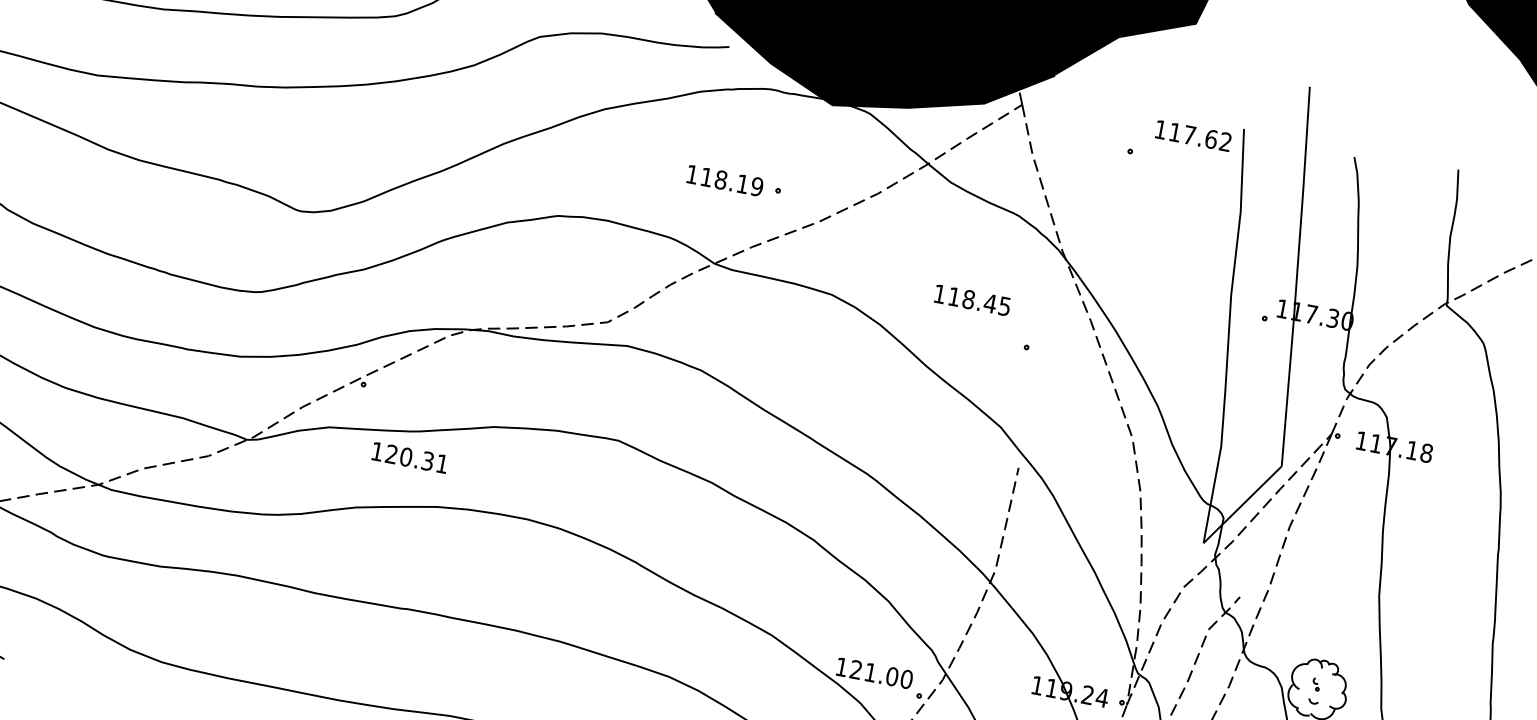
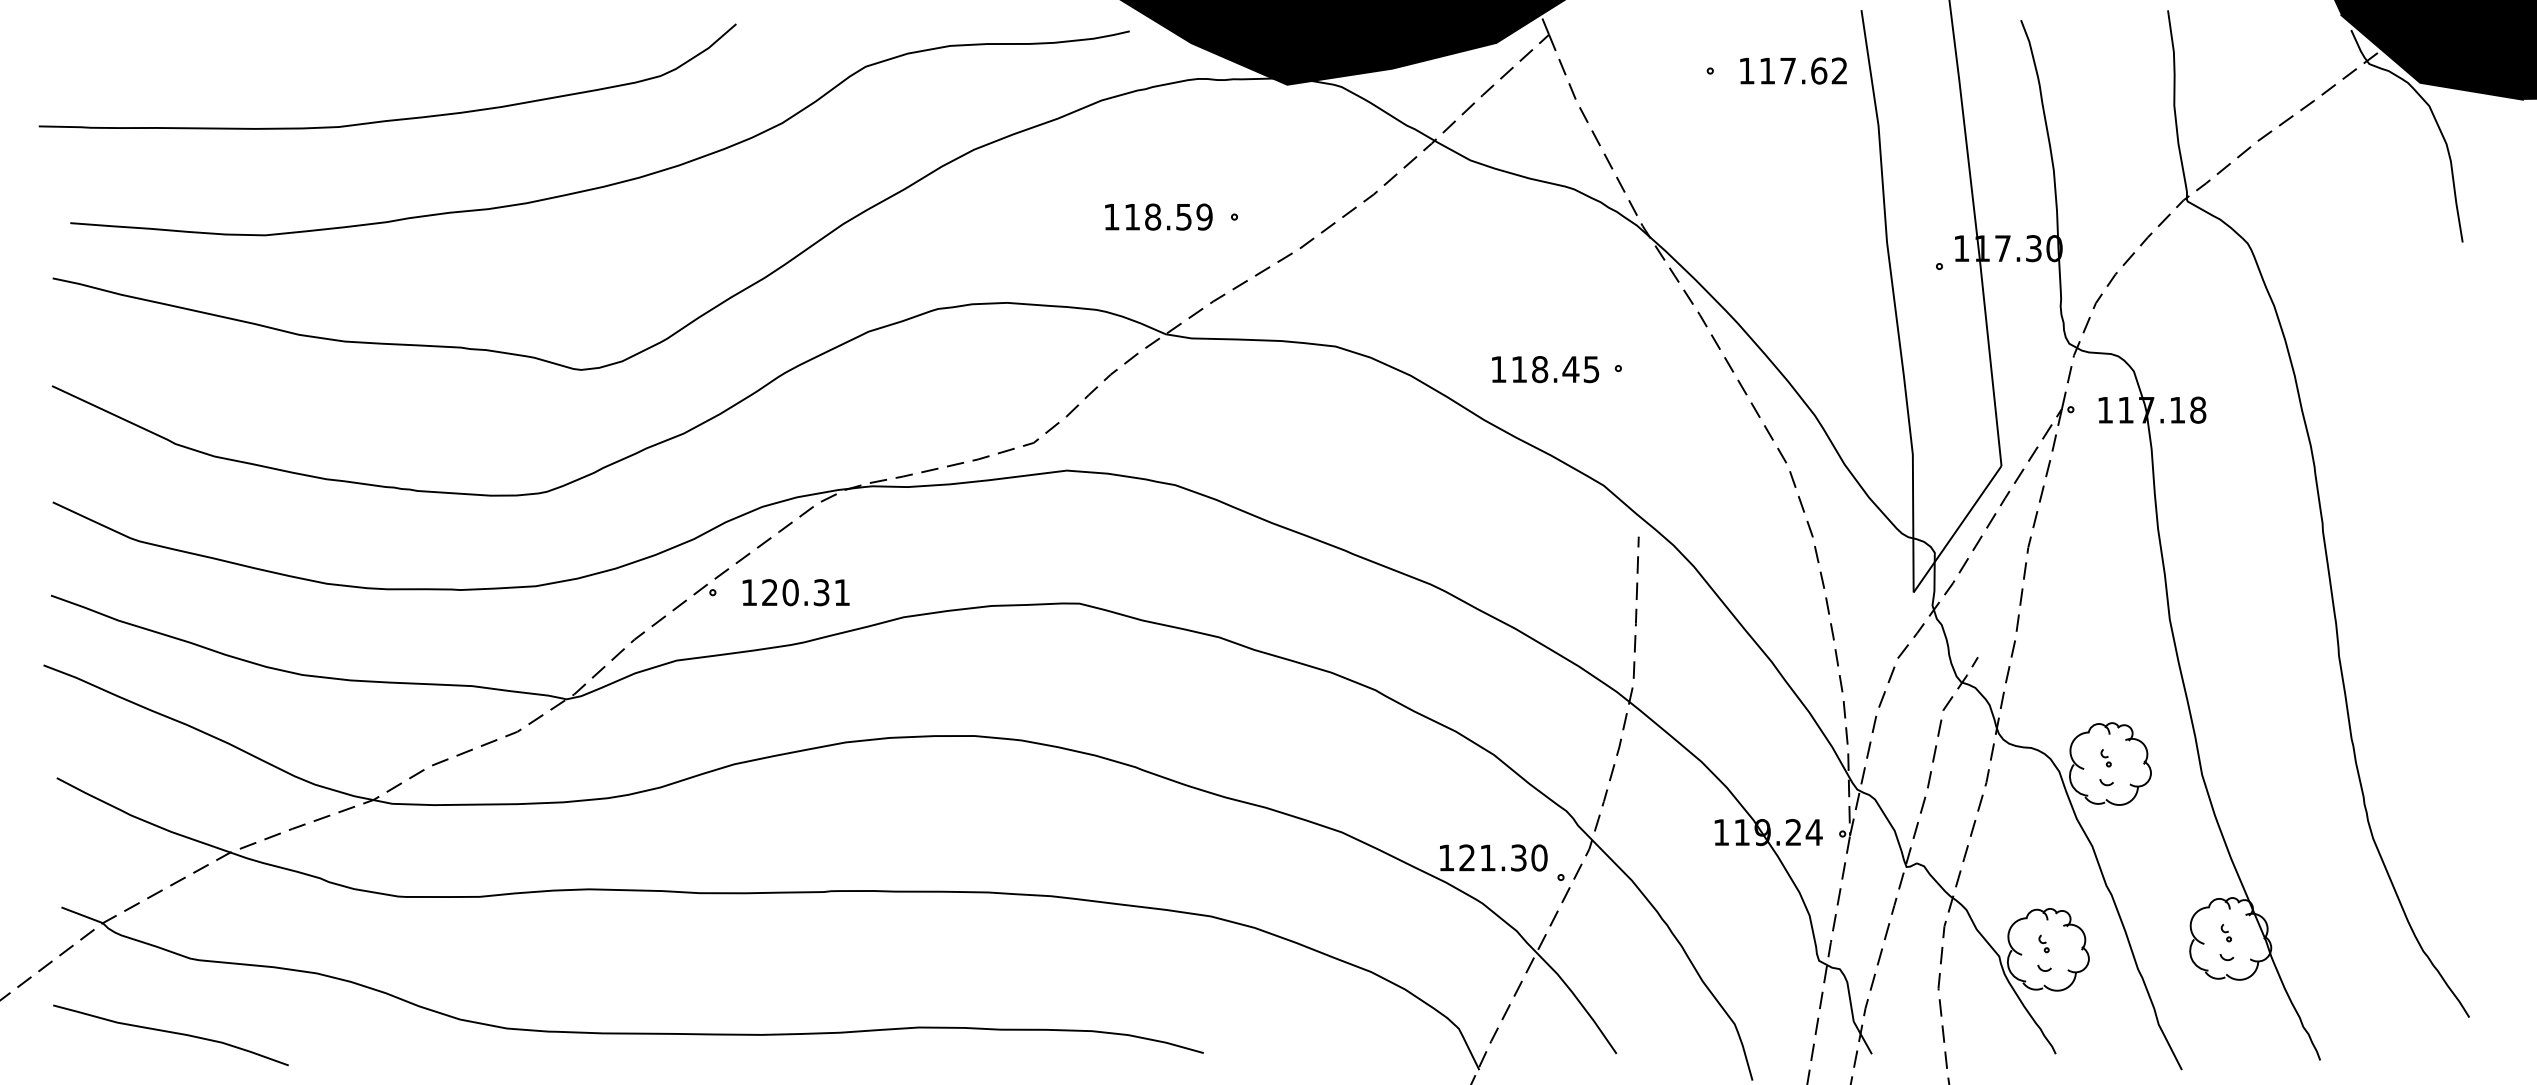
text: (1193, 135) -> (1793, 70), moved
text: (742, 184) -> (1183, 217), 118.19 -> 118.59
text: (972, 300) -> (1545, 369), moved
text: (409, 457) -> (795, 592), moved
text: (892, 676) -> (1518, 857), 121.00 -> 121.30

